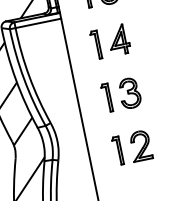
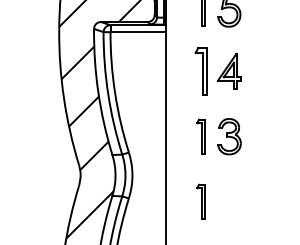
part: (95, 45) -> (200, 71), size x1.4
part: (140, 146) -> (228, 201), removed

